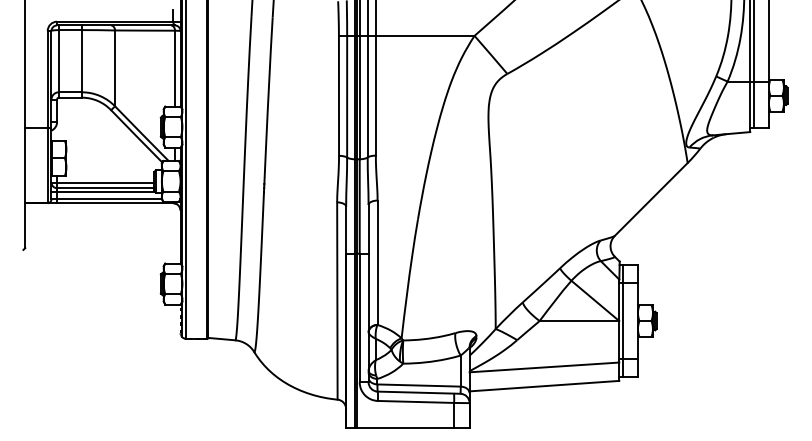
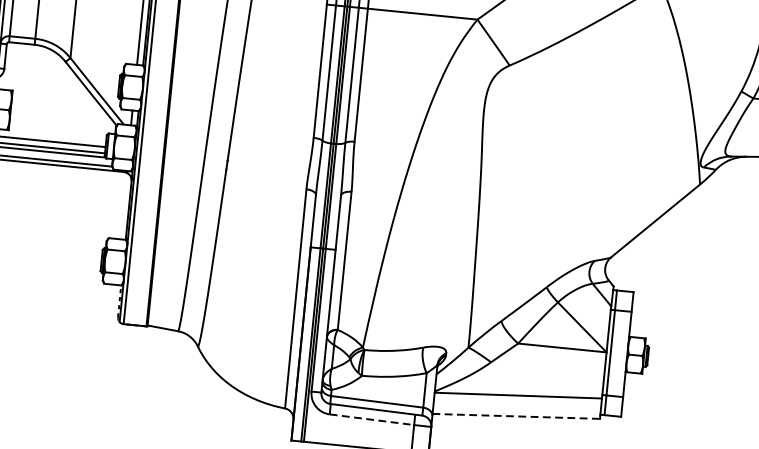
line: (544, 386) -> (516, 416), solid -> dashed
line: (416, 401) -> (372, 419), solid -> dashed

